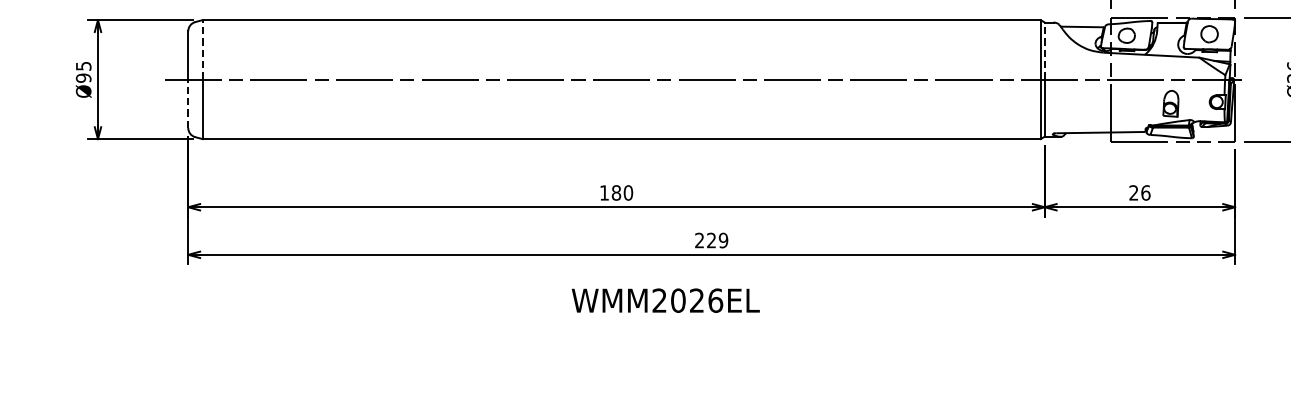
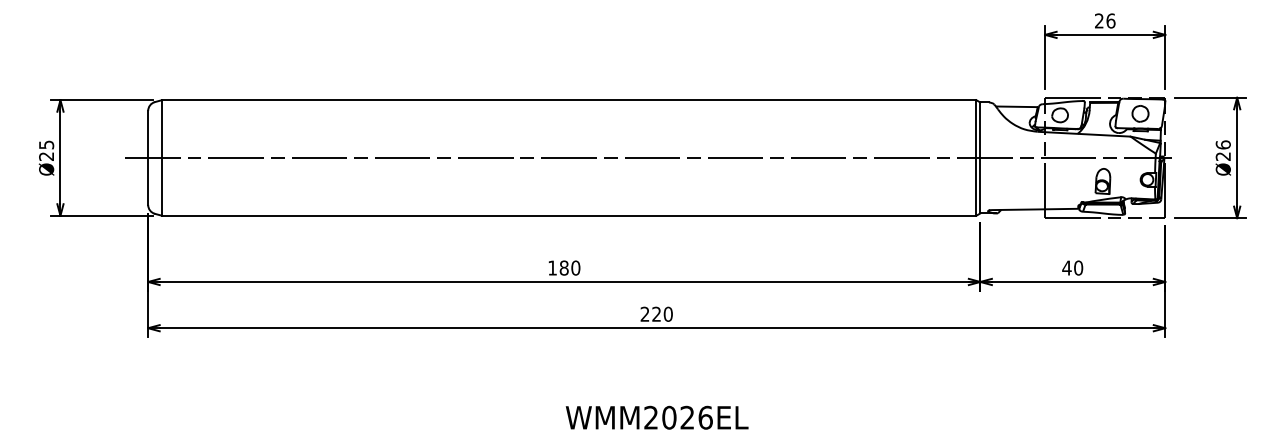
line: (203, 50) -> (162, 129), dashed -> solid
line: (1044, 51) -> (980, 130), dashed -> solid
text: (83, 78) -> (46, 156), Ø95 -> Ø25
line: (188, 102) -> (148, 180), dashed -> solid
text: (1139, 192) -> (1072, 267), 26 -> 40
text: (722, 240) -> (667, 314), 229 -> 220
text: (665, 300) -> (656, 417), moved

